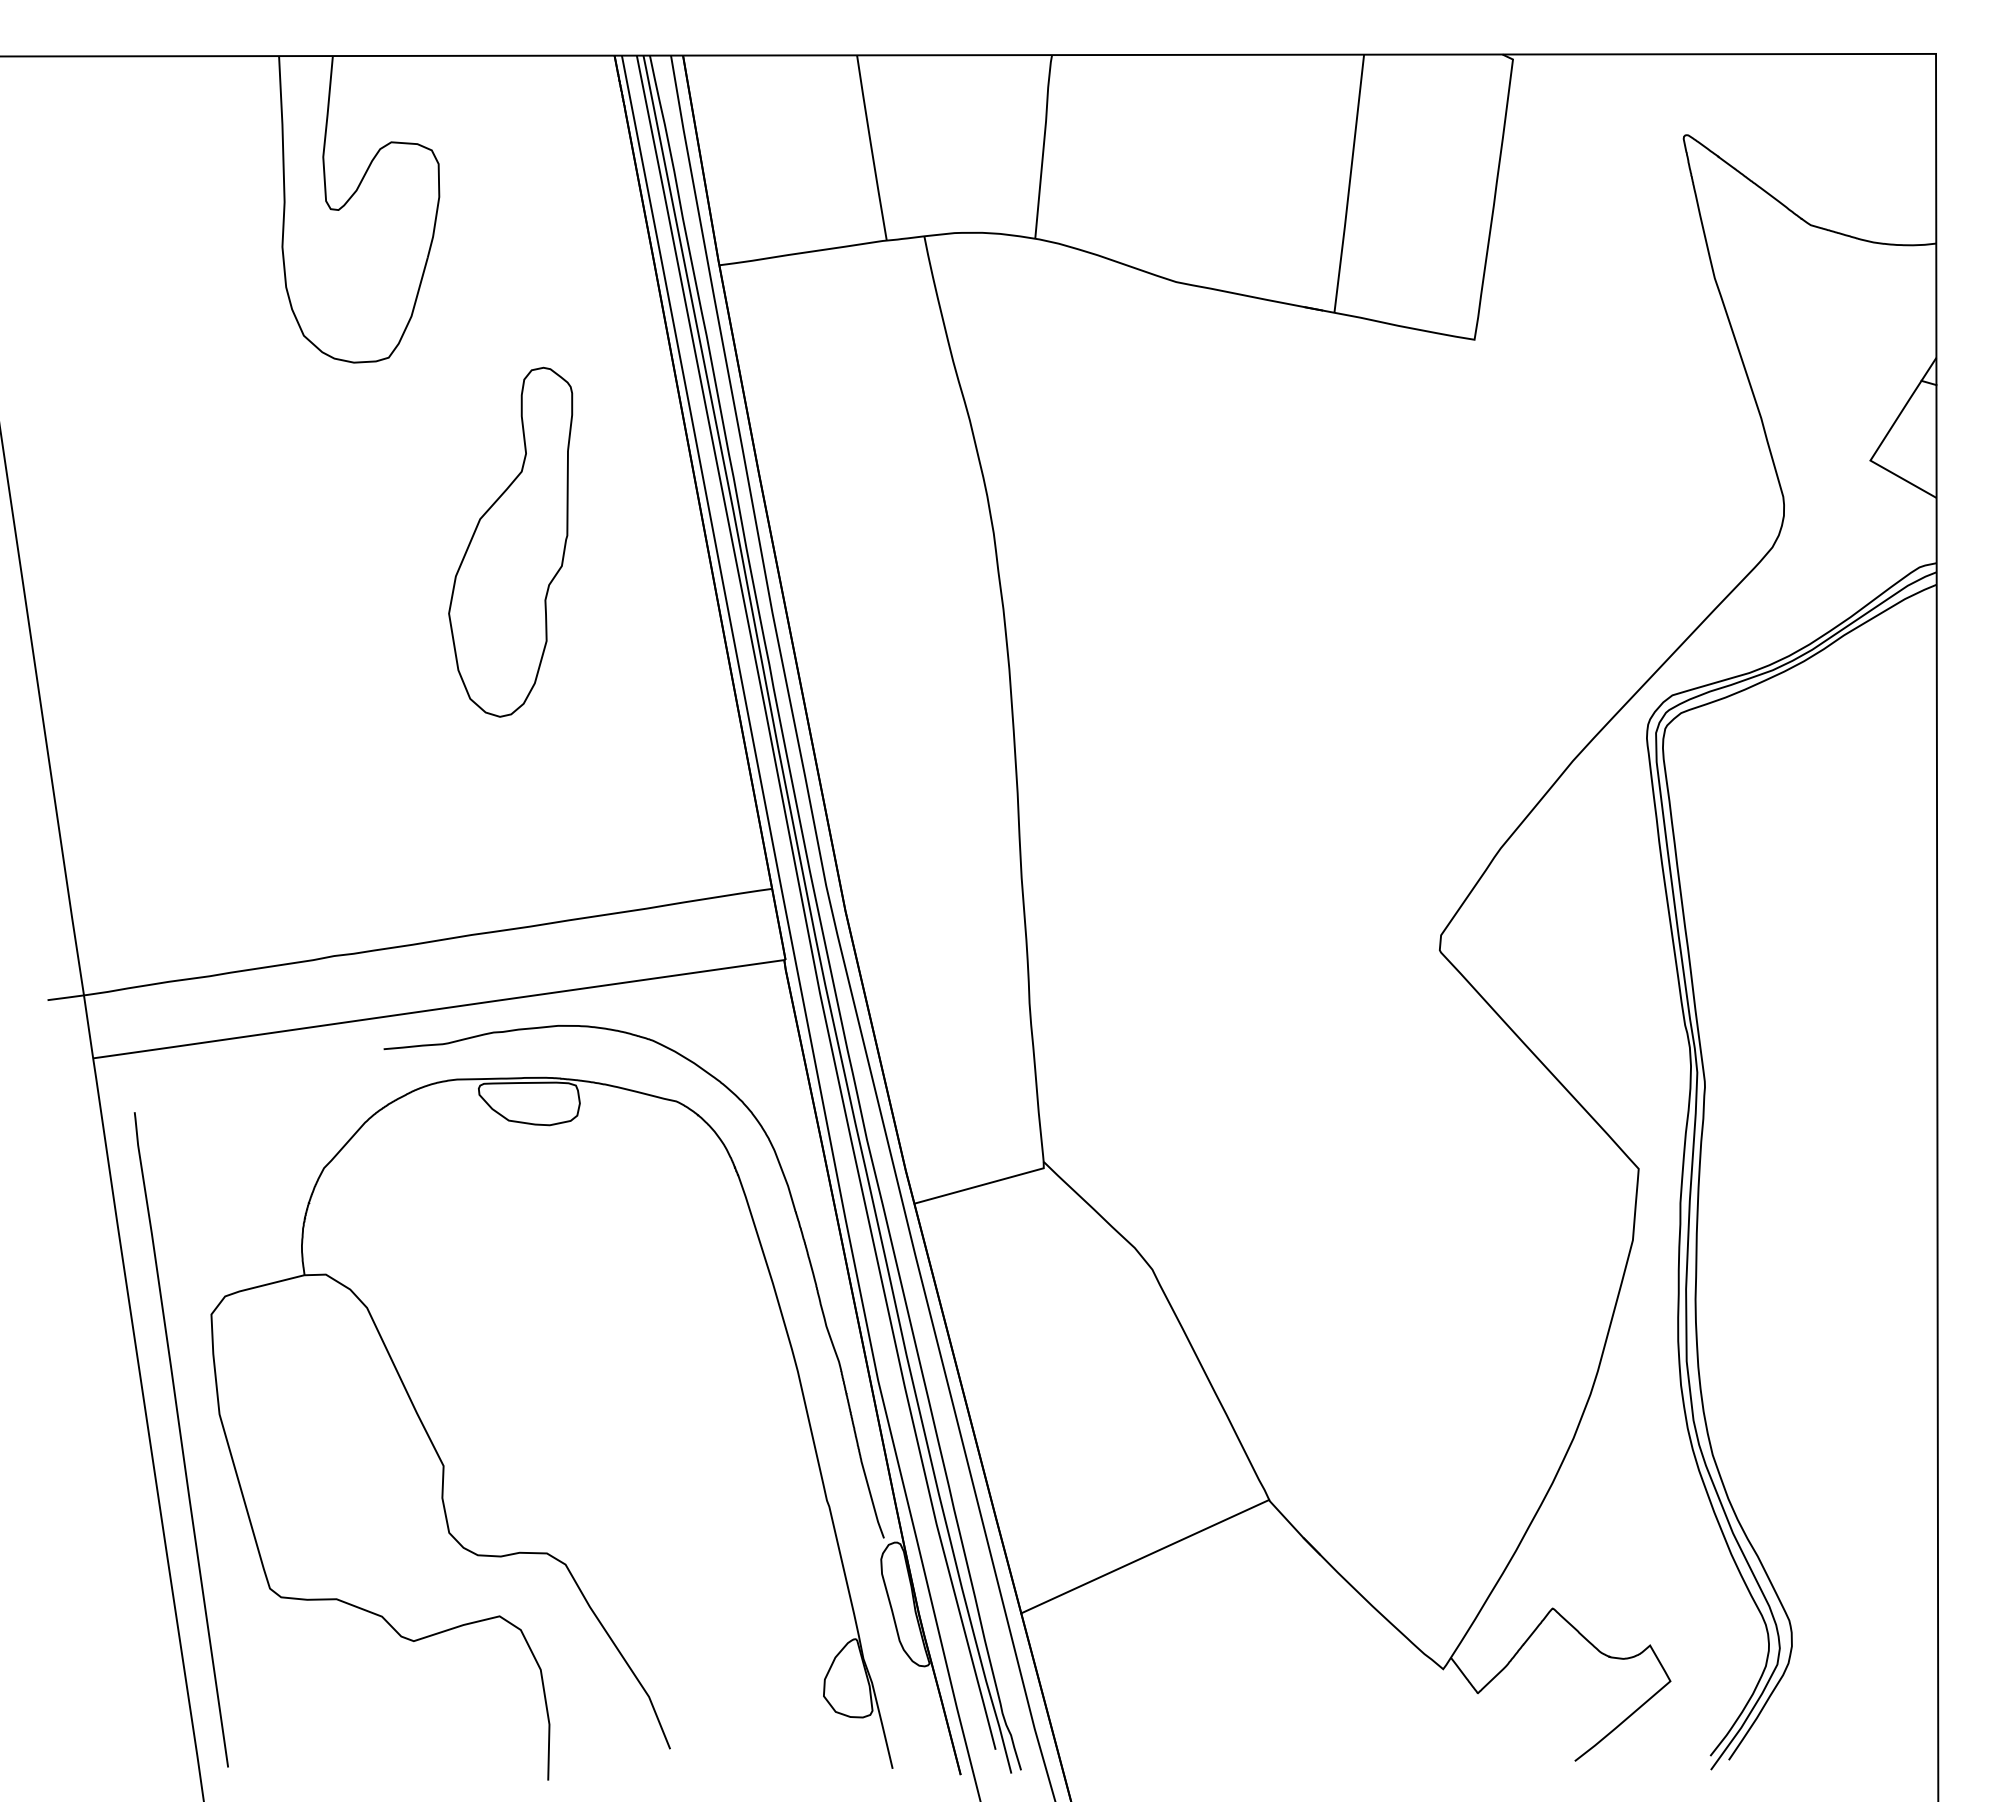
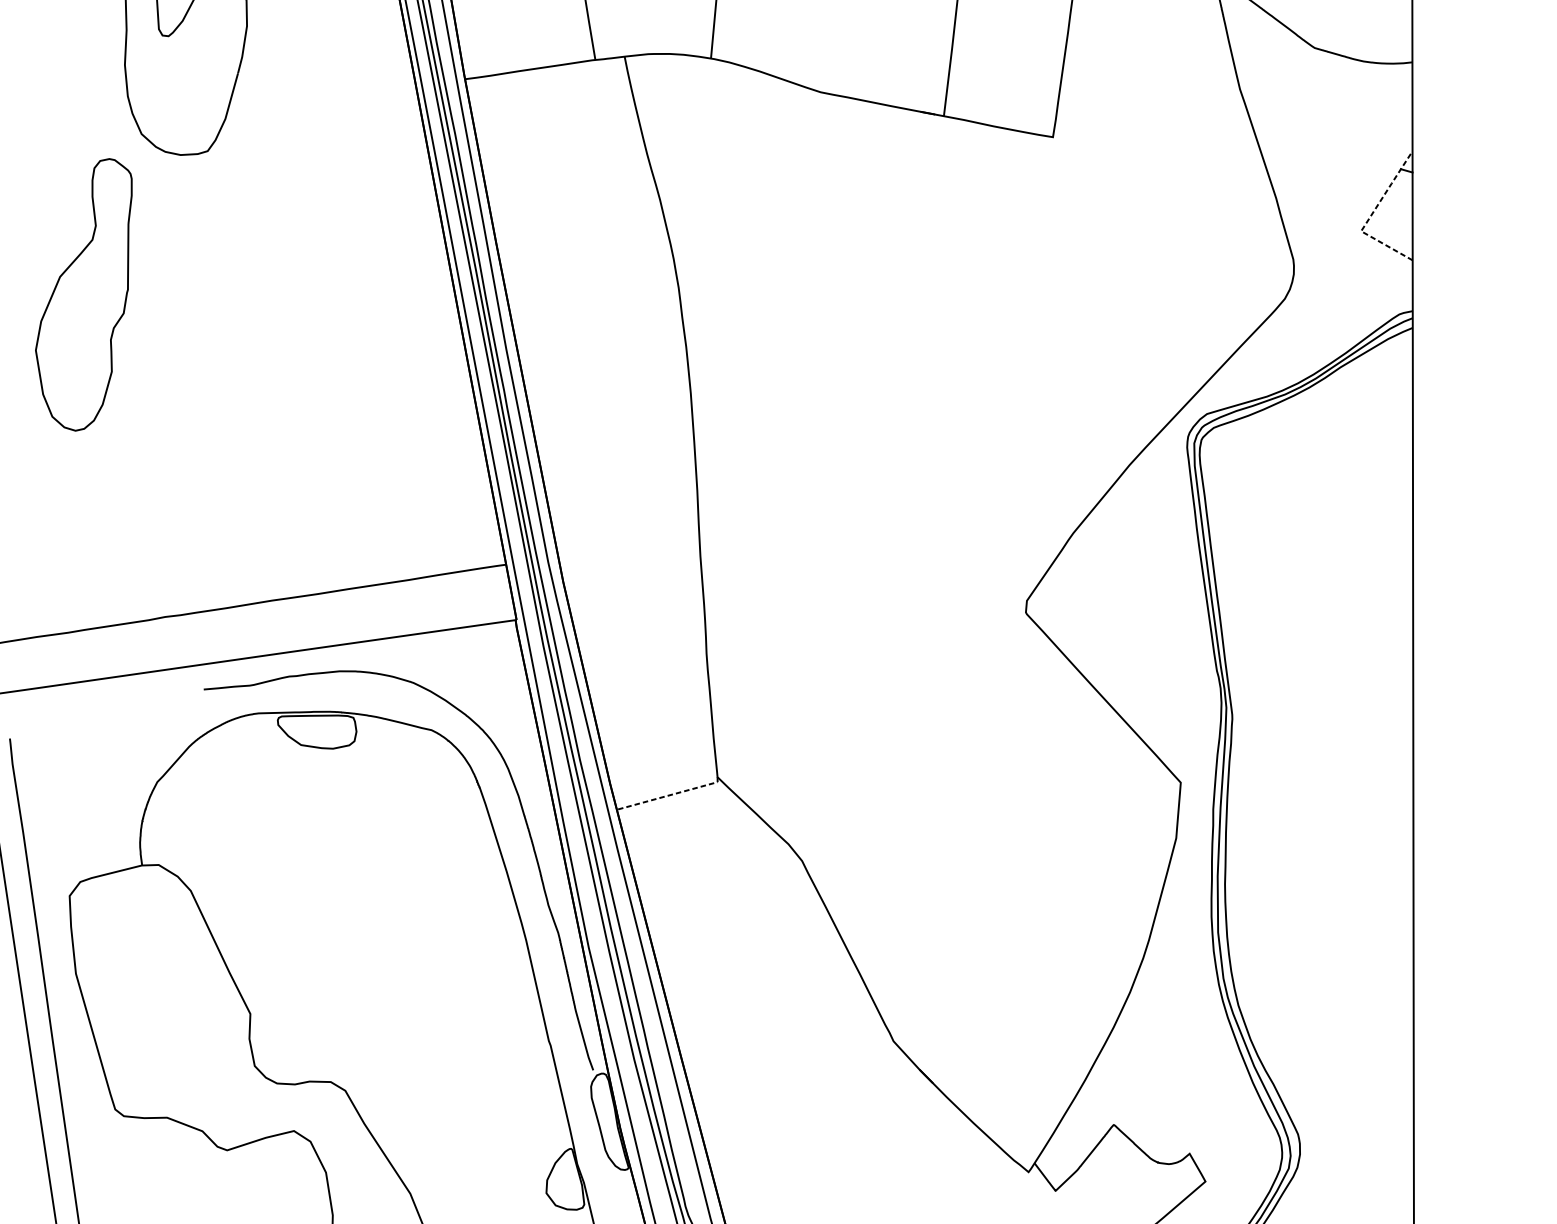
line: (1883, 440) -> (1371, 215), solid -> dashed
part: (510, 541) -> (83, 294), moved
line: (982, 1185) -> (669, 795), solid -> dashed
line: (1145, 1556) -> (796, 1084), removed

